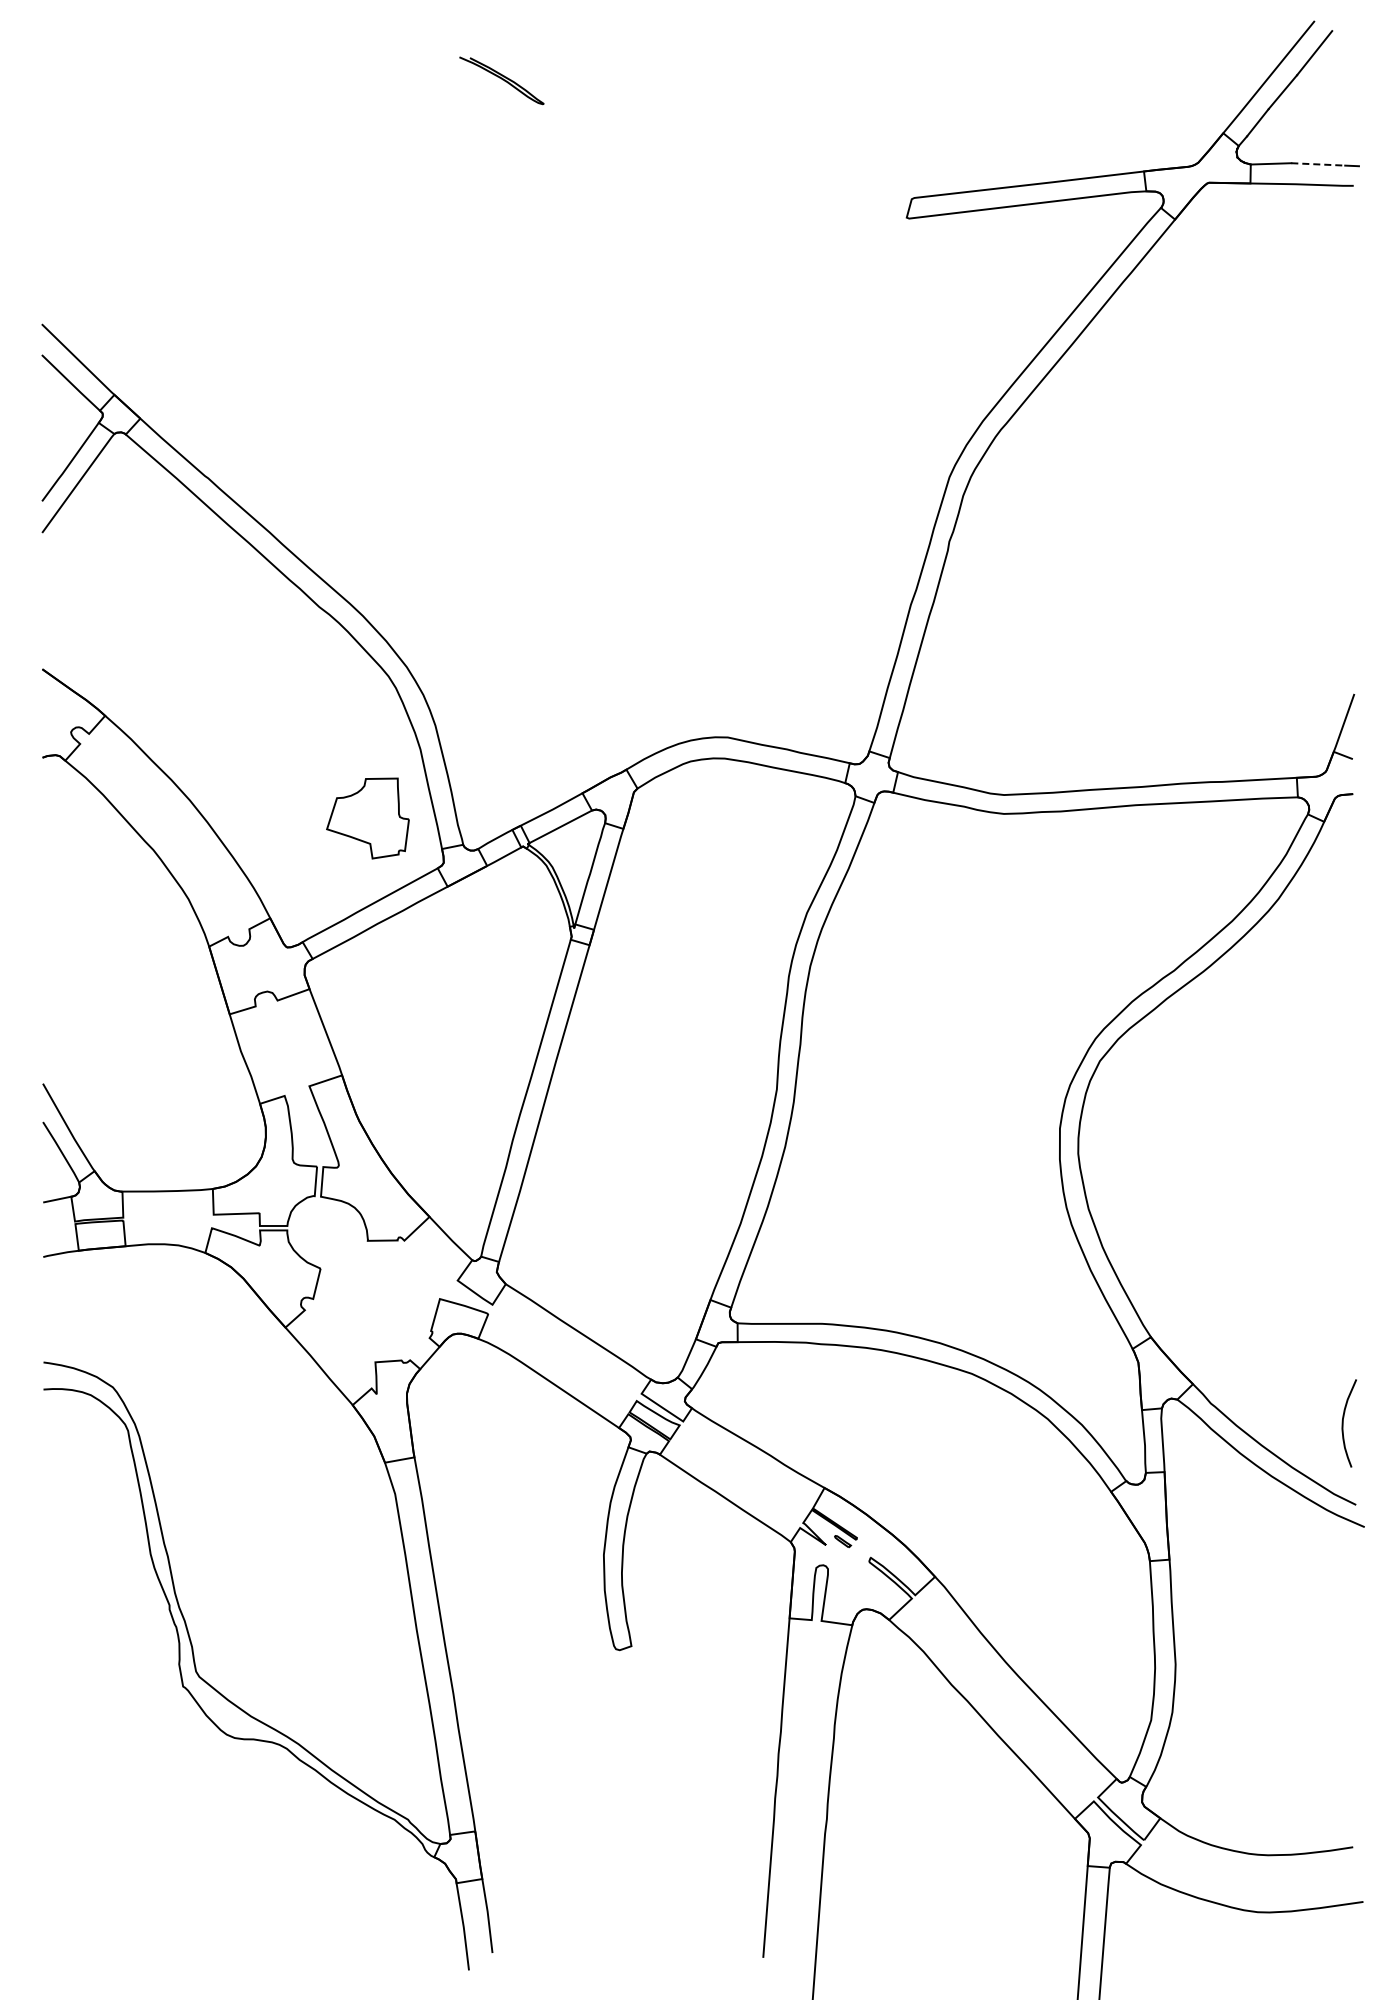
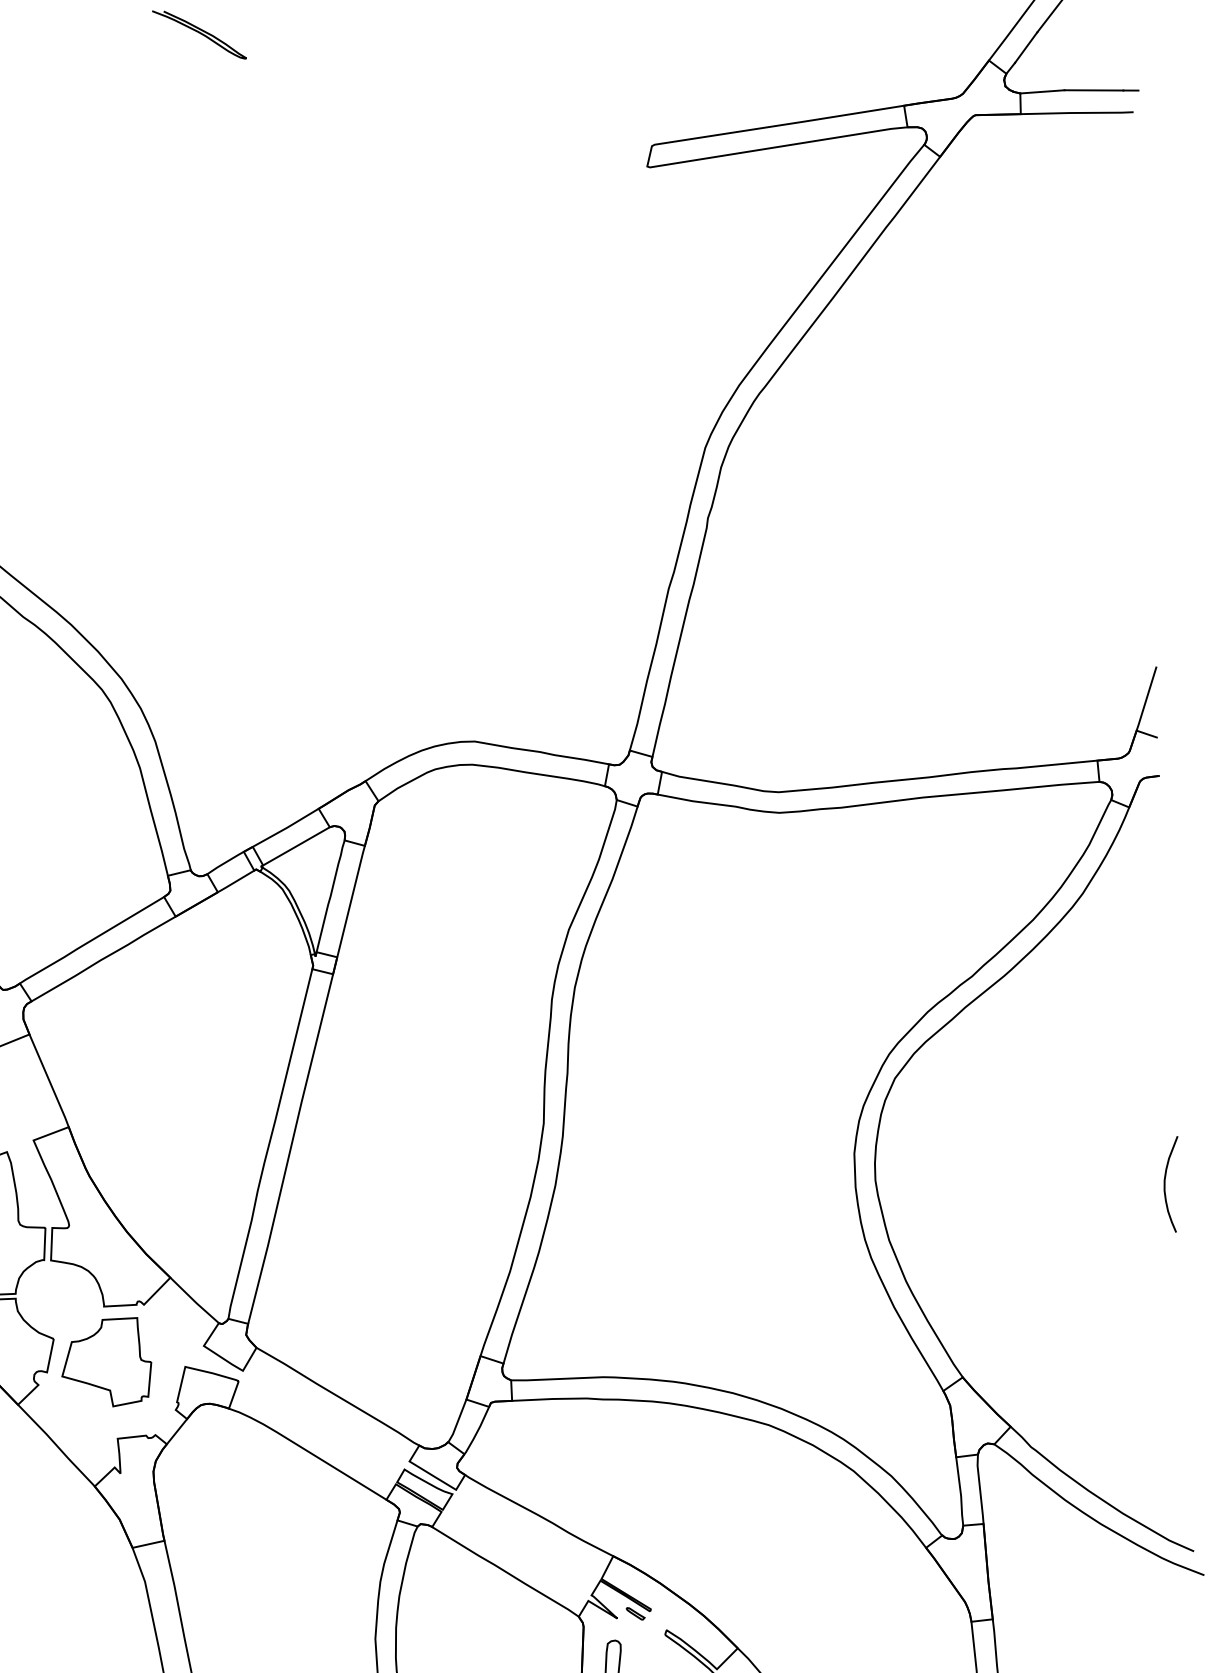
line: (1318, 164) -> (1094, 90), dashed -> solid
part: (367, 818) -> (105, 1362), moved
curve: (1343, 1423) -> (1165, 1184), moved

